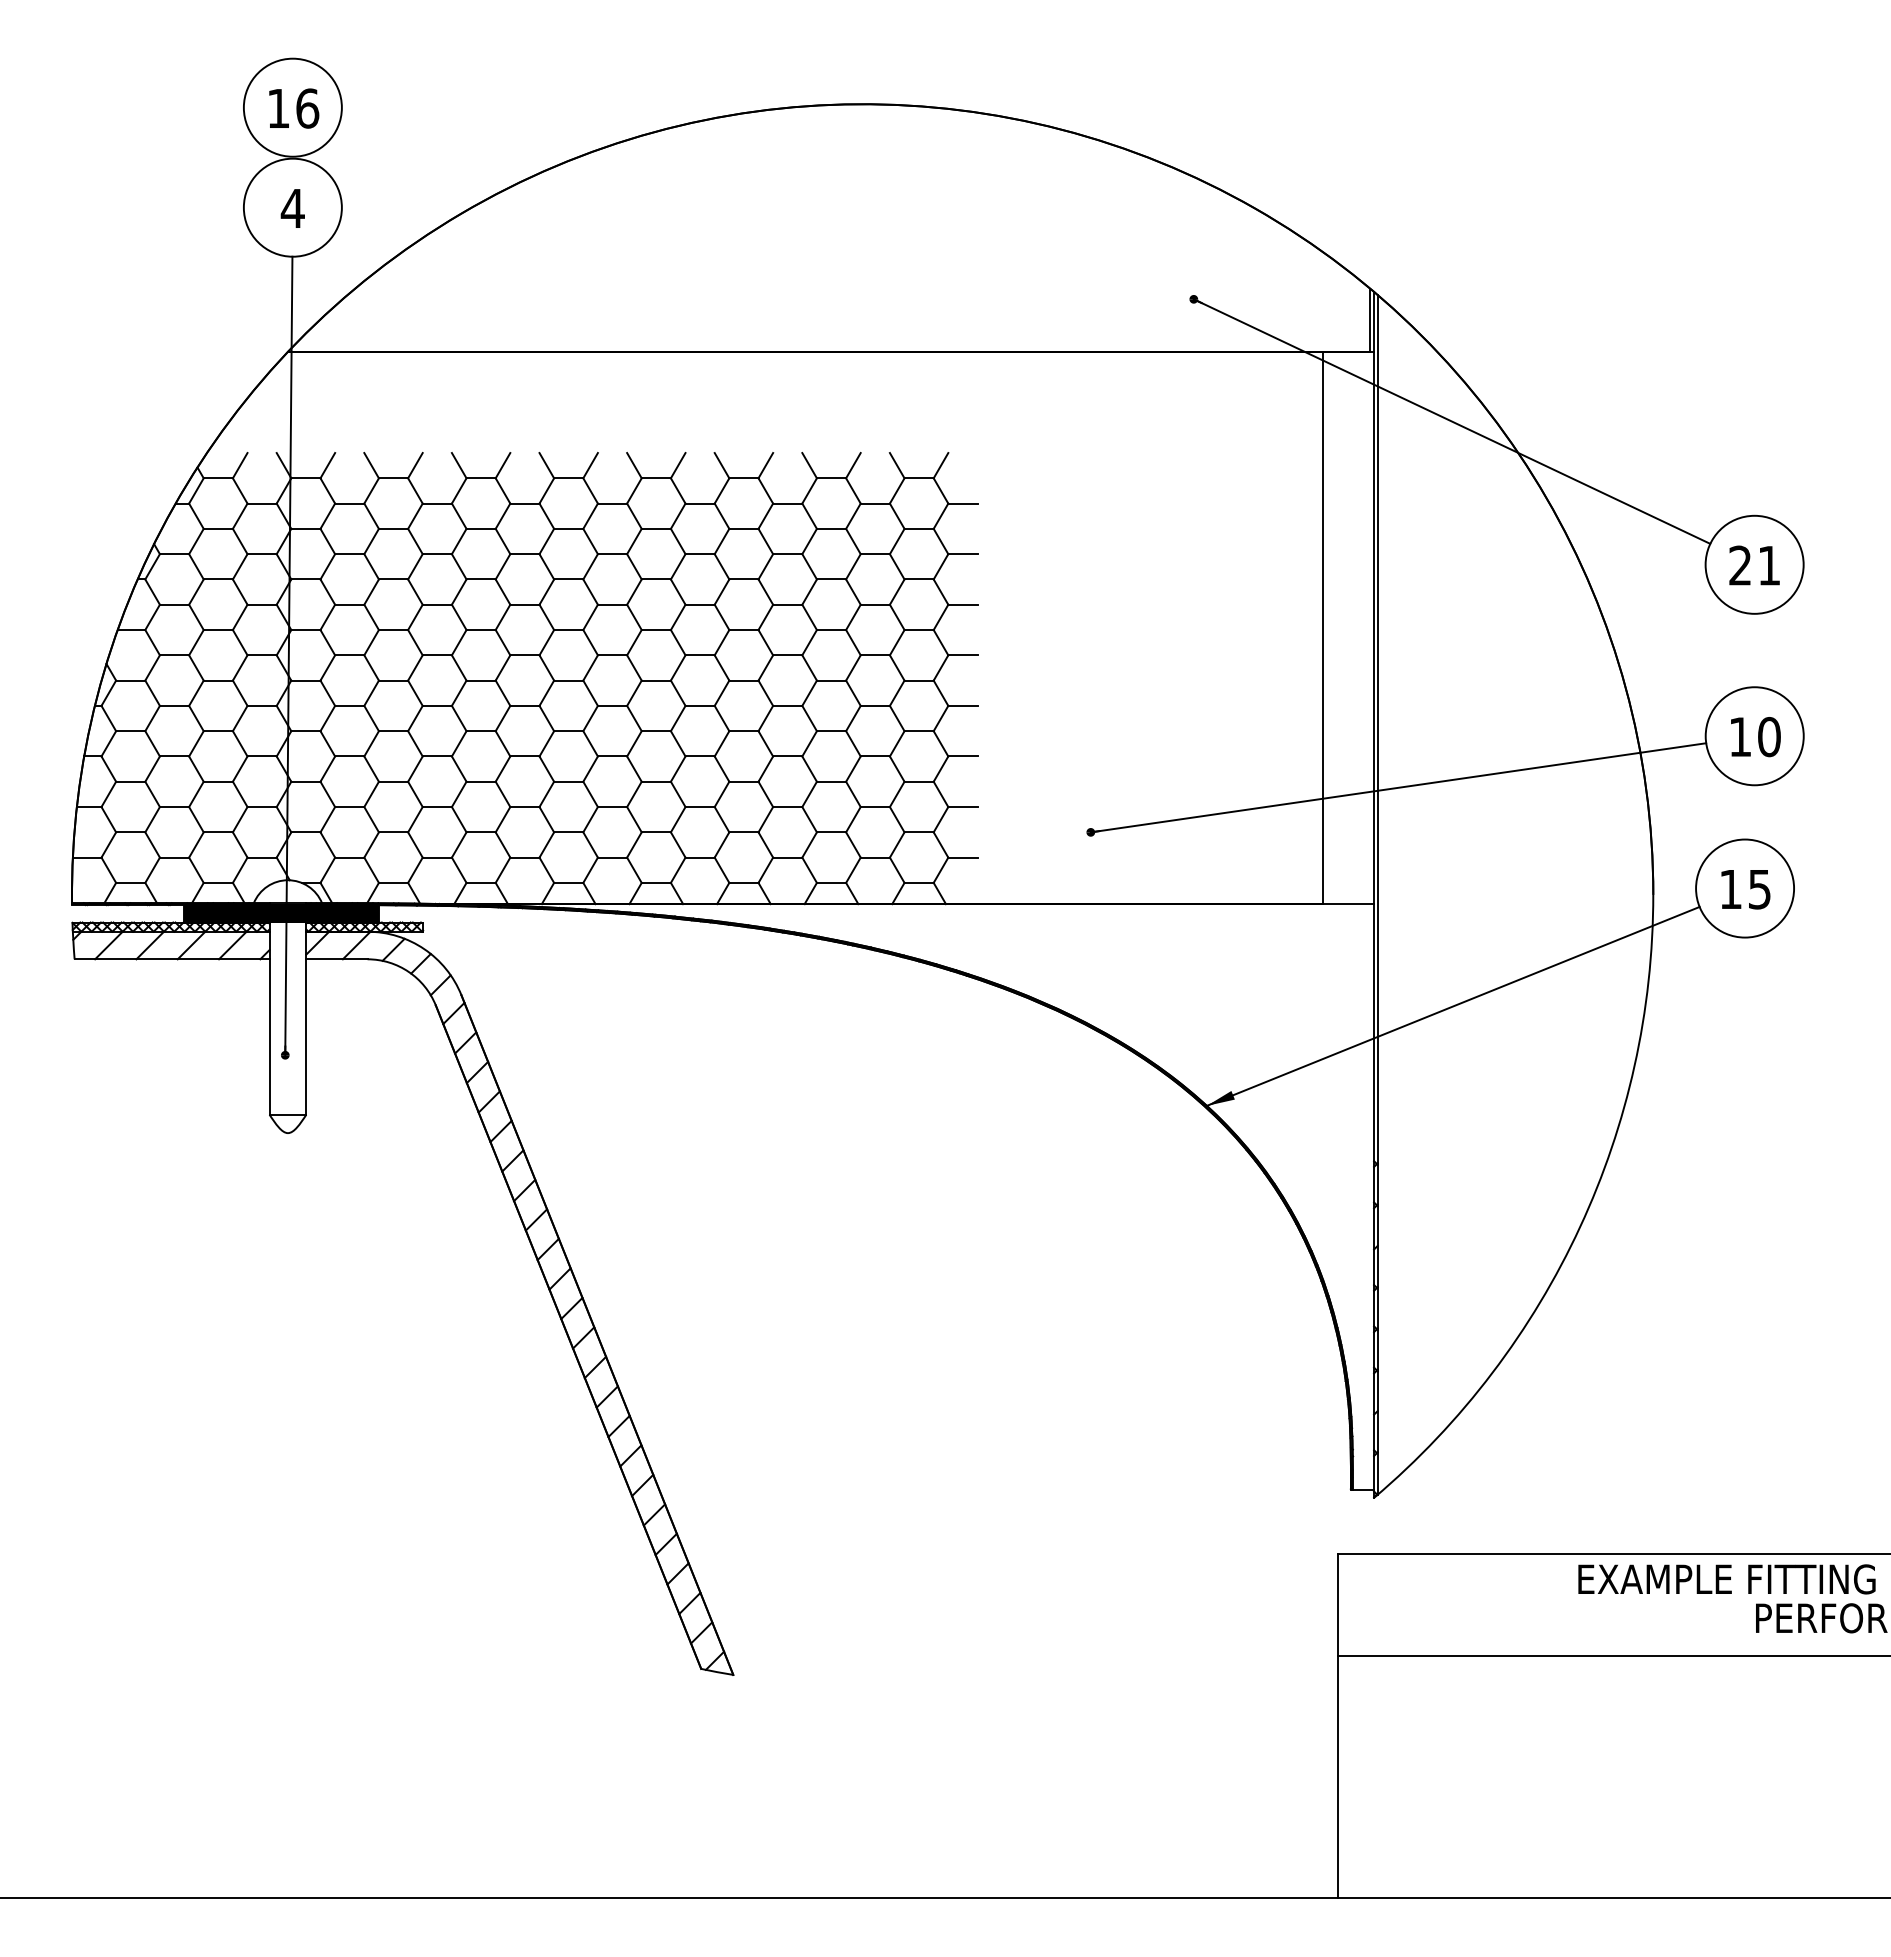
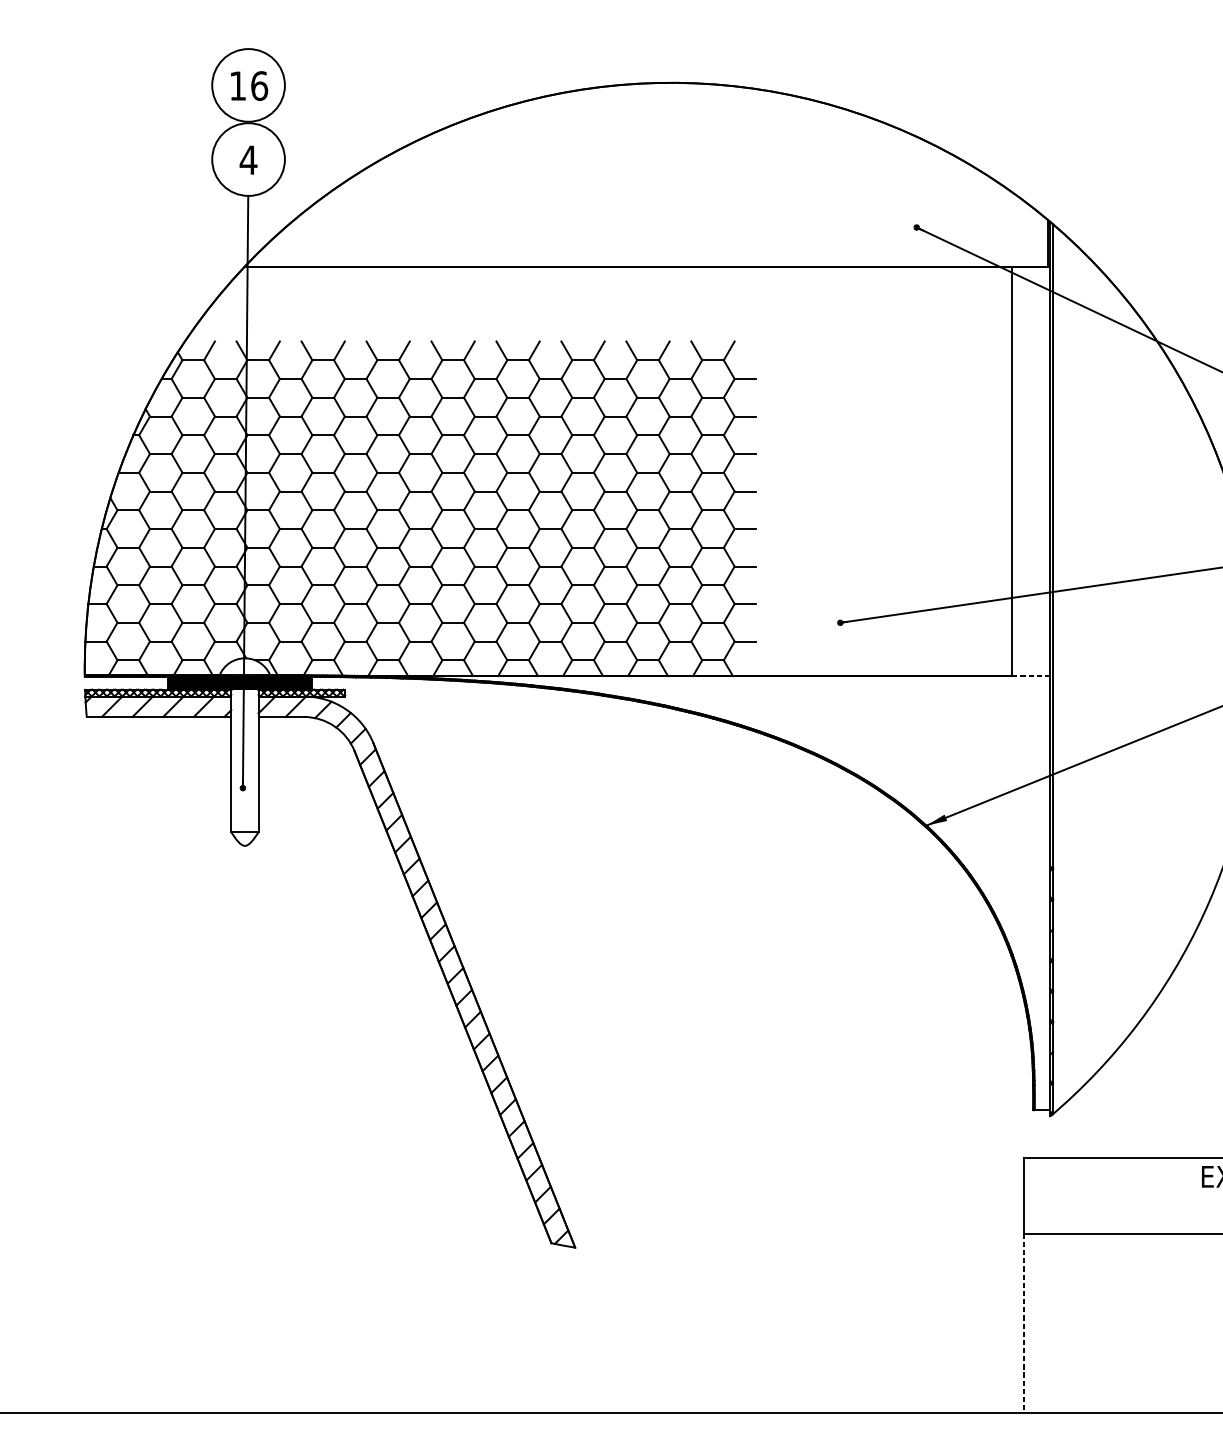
line: (1348, 904) -> (1031, 676), solid -> dashed
line: (1338, 1777) -> (1024, 1323), solid -> dashed

